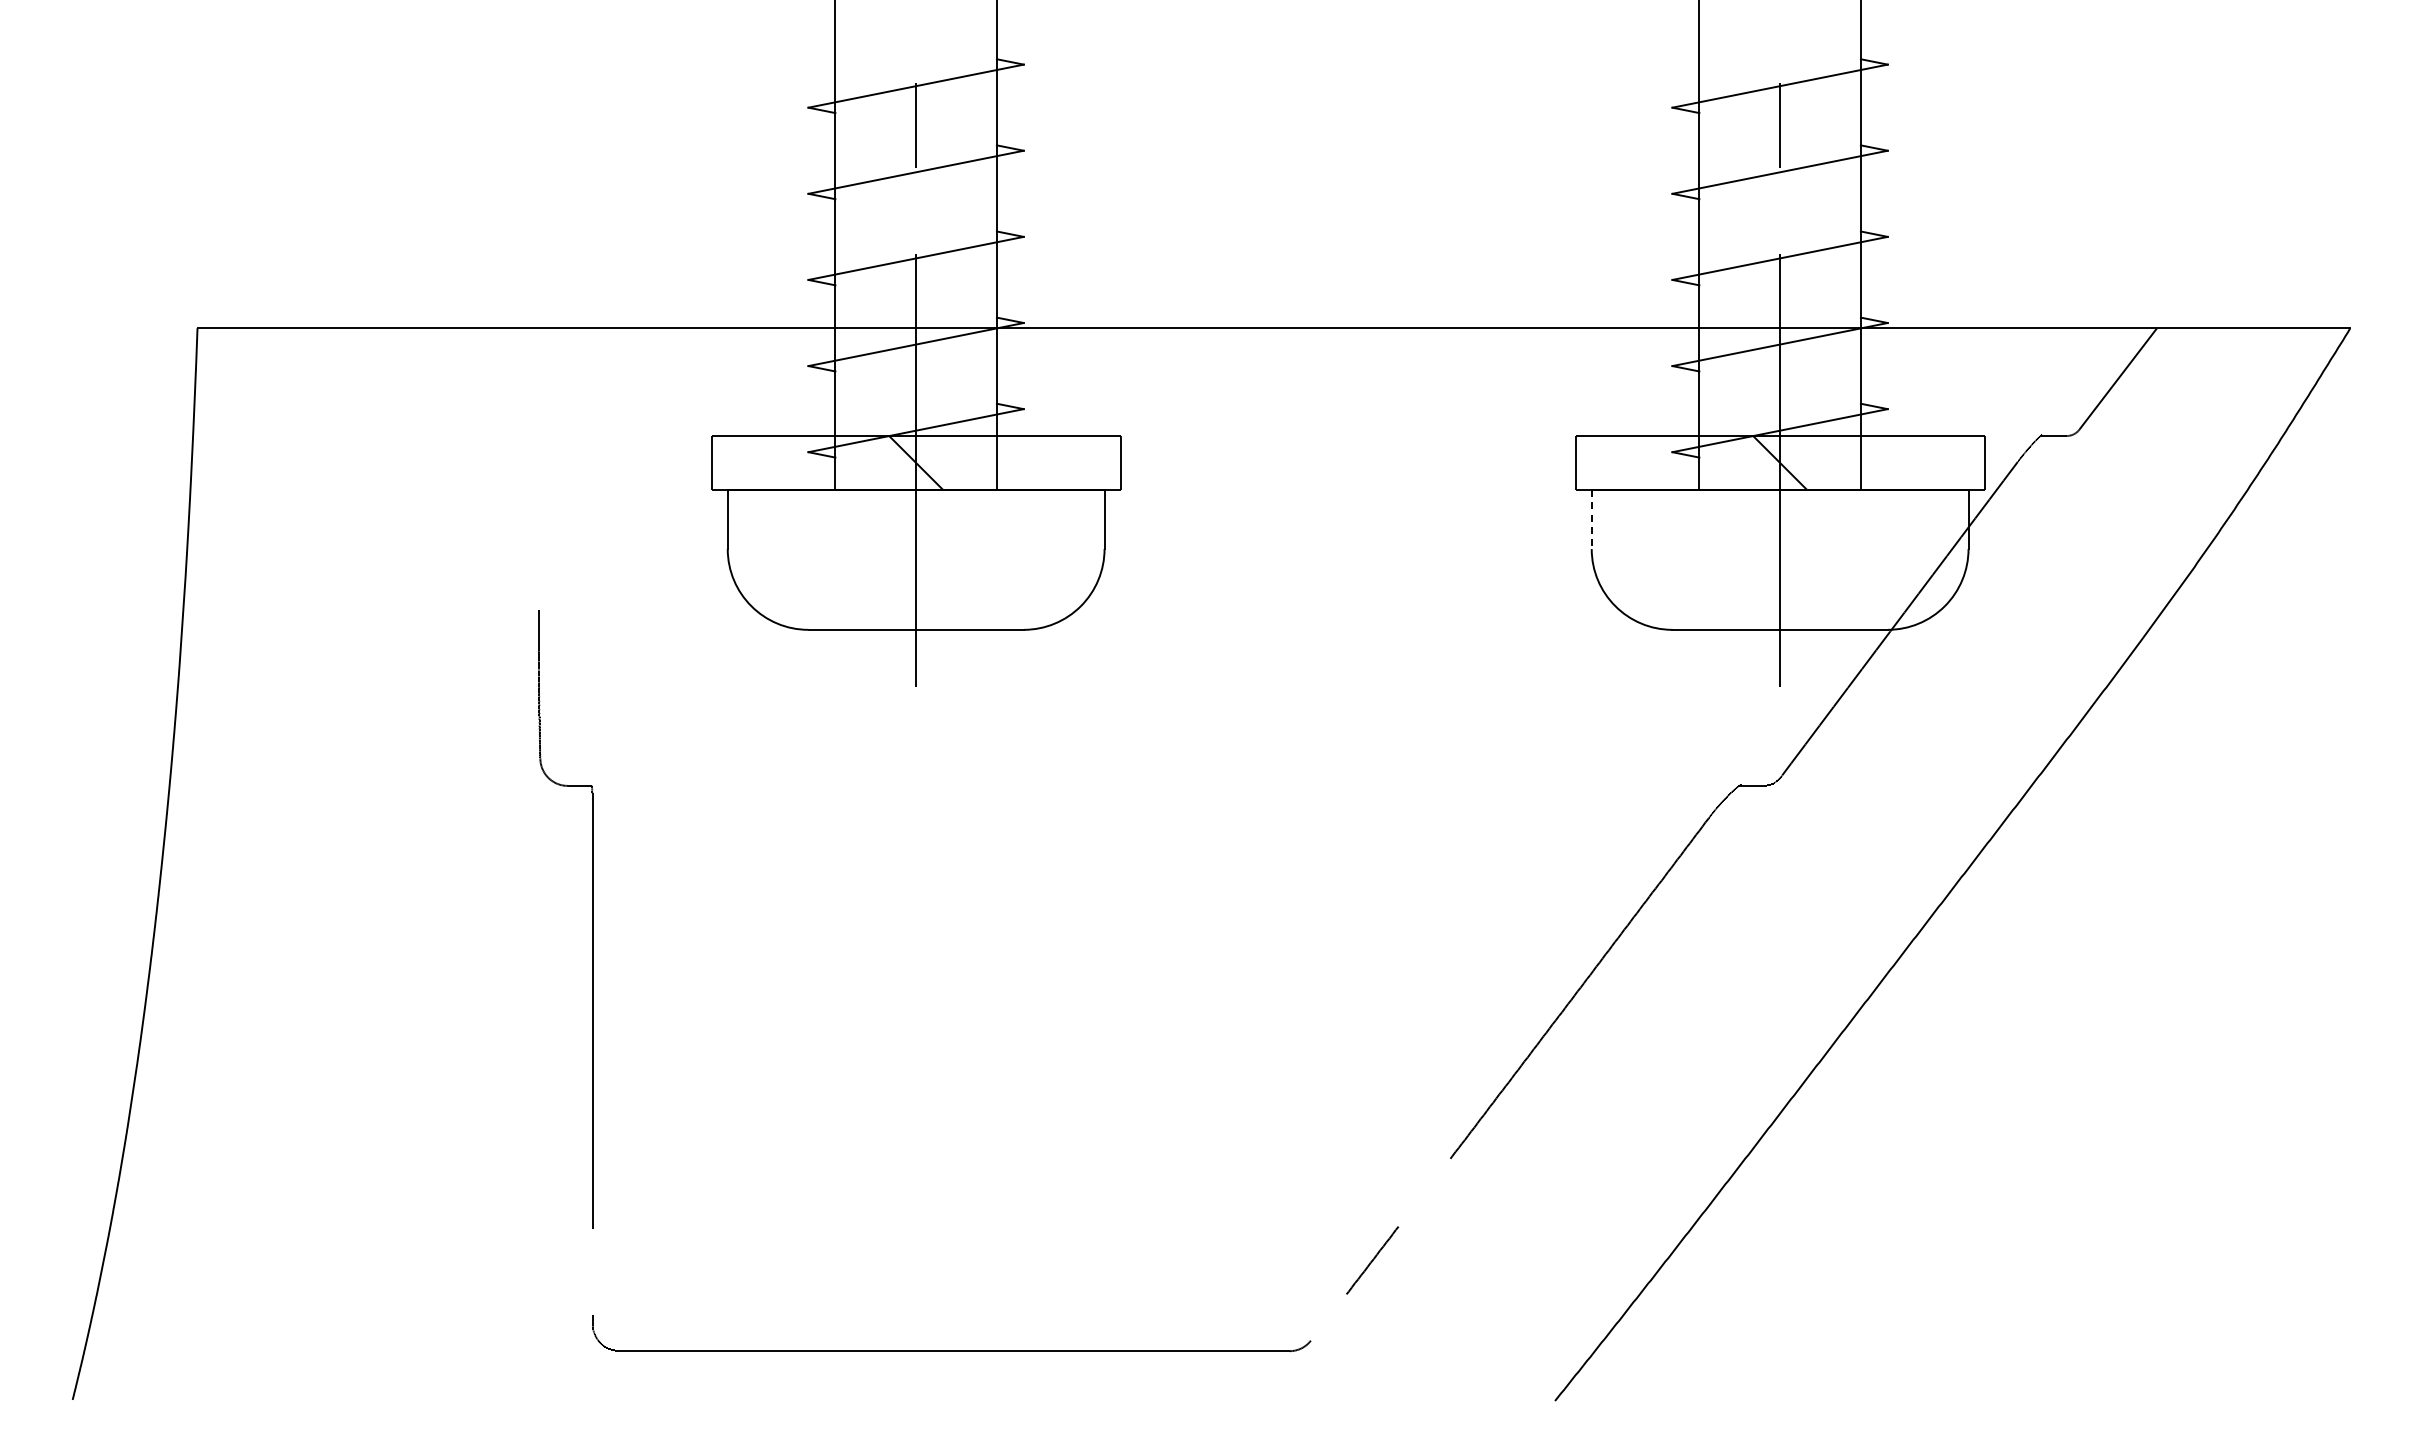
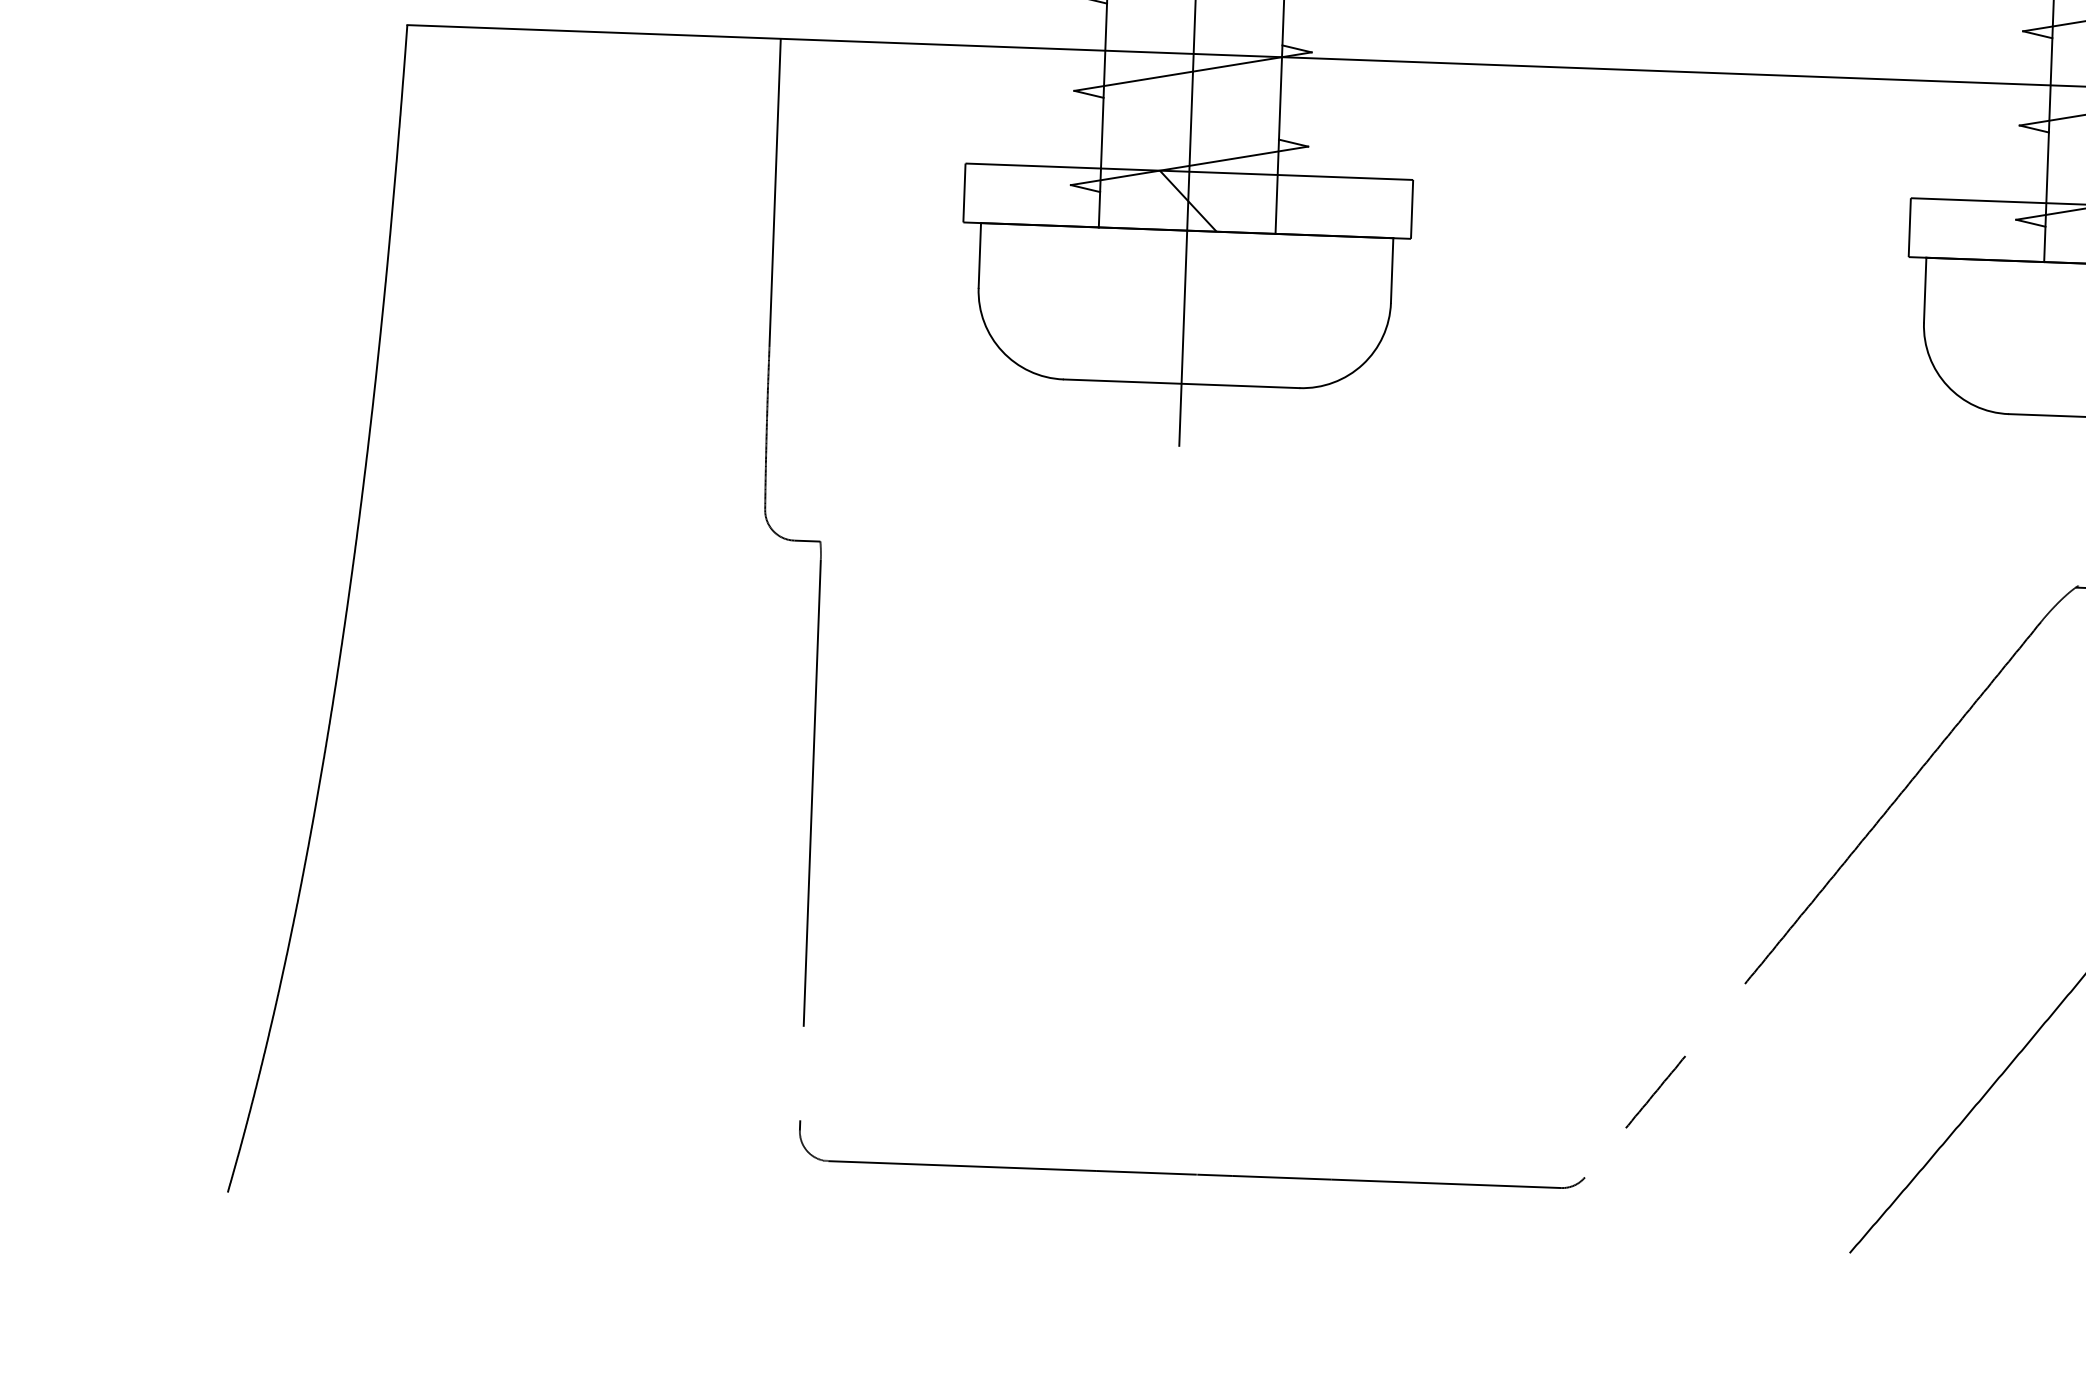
line: (538, 469) -> (774, 193), added
line: (1591, 519) -> (1924, 290), dashed -> solid

